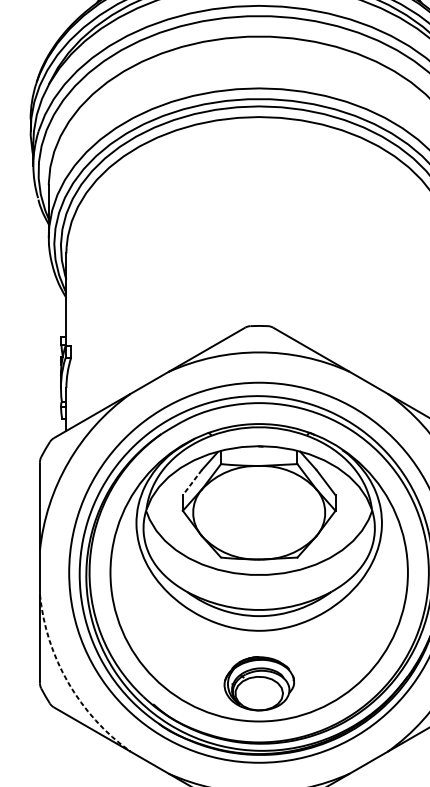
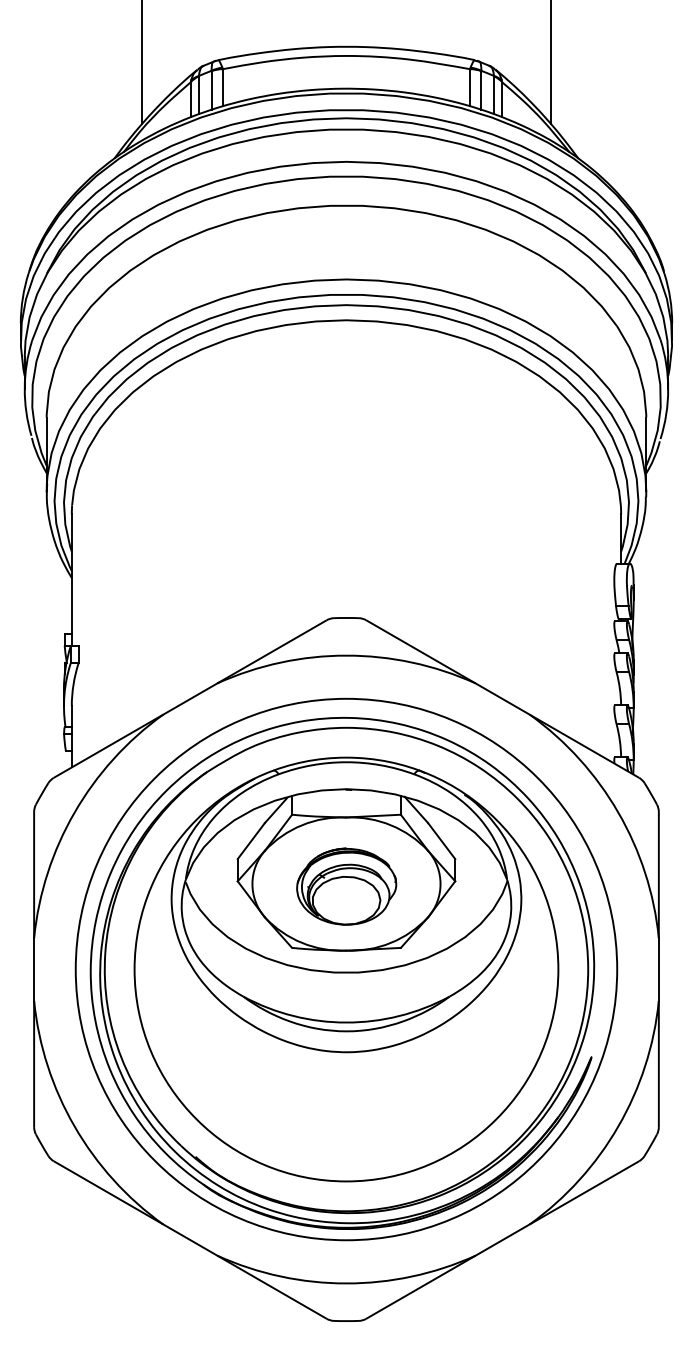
line: (192, 482) -> (251, 841), dashed -> solid
arc: (68, 682) -> (74, 1126), dashed -> solid
part: (259, 683) -> (346, 886), moved

